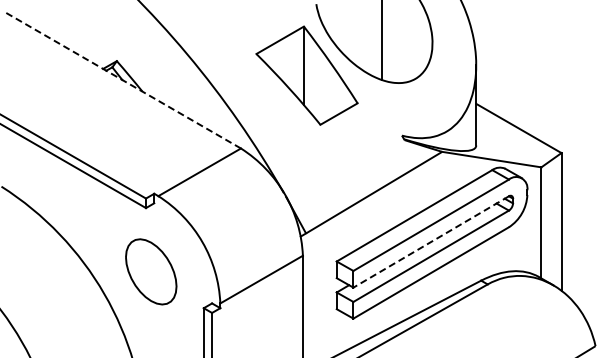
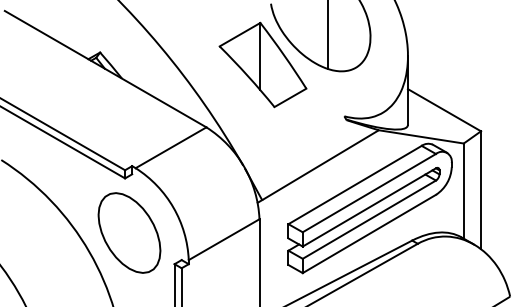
line: (123, 80) -> (105, 69), dashed -> solid
line: (430, 242) -> (368, 207), dashed -> solid
part: (151, 271) -> (129, 232), size x1.43

